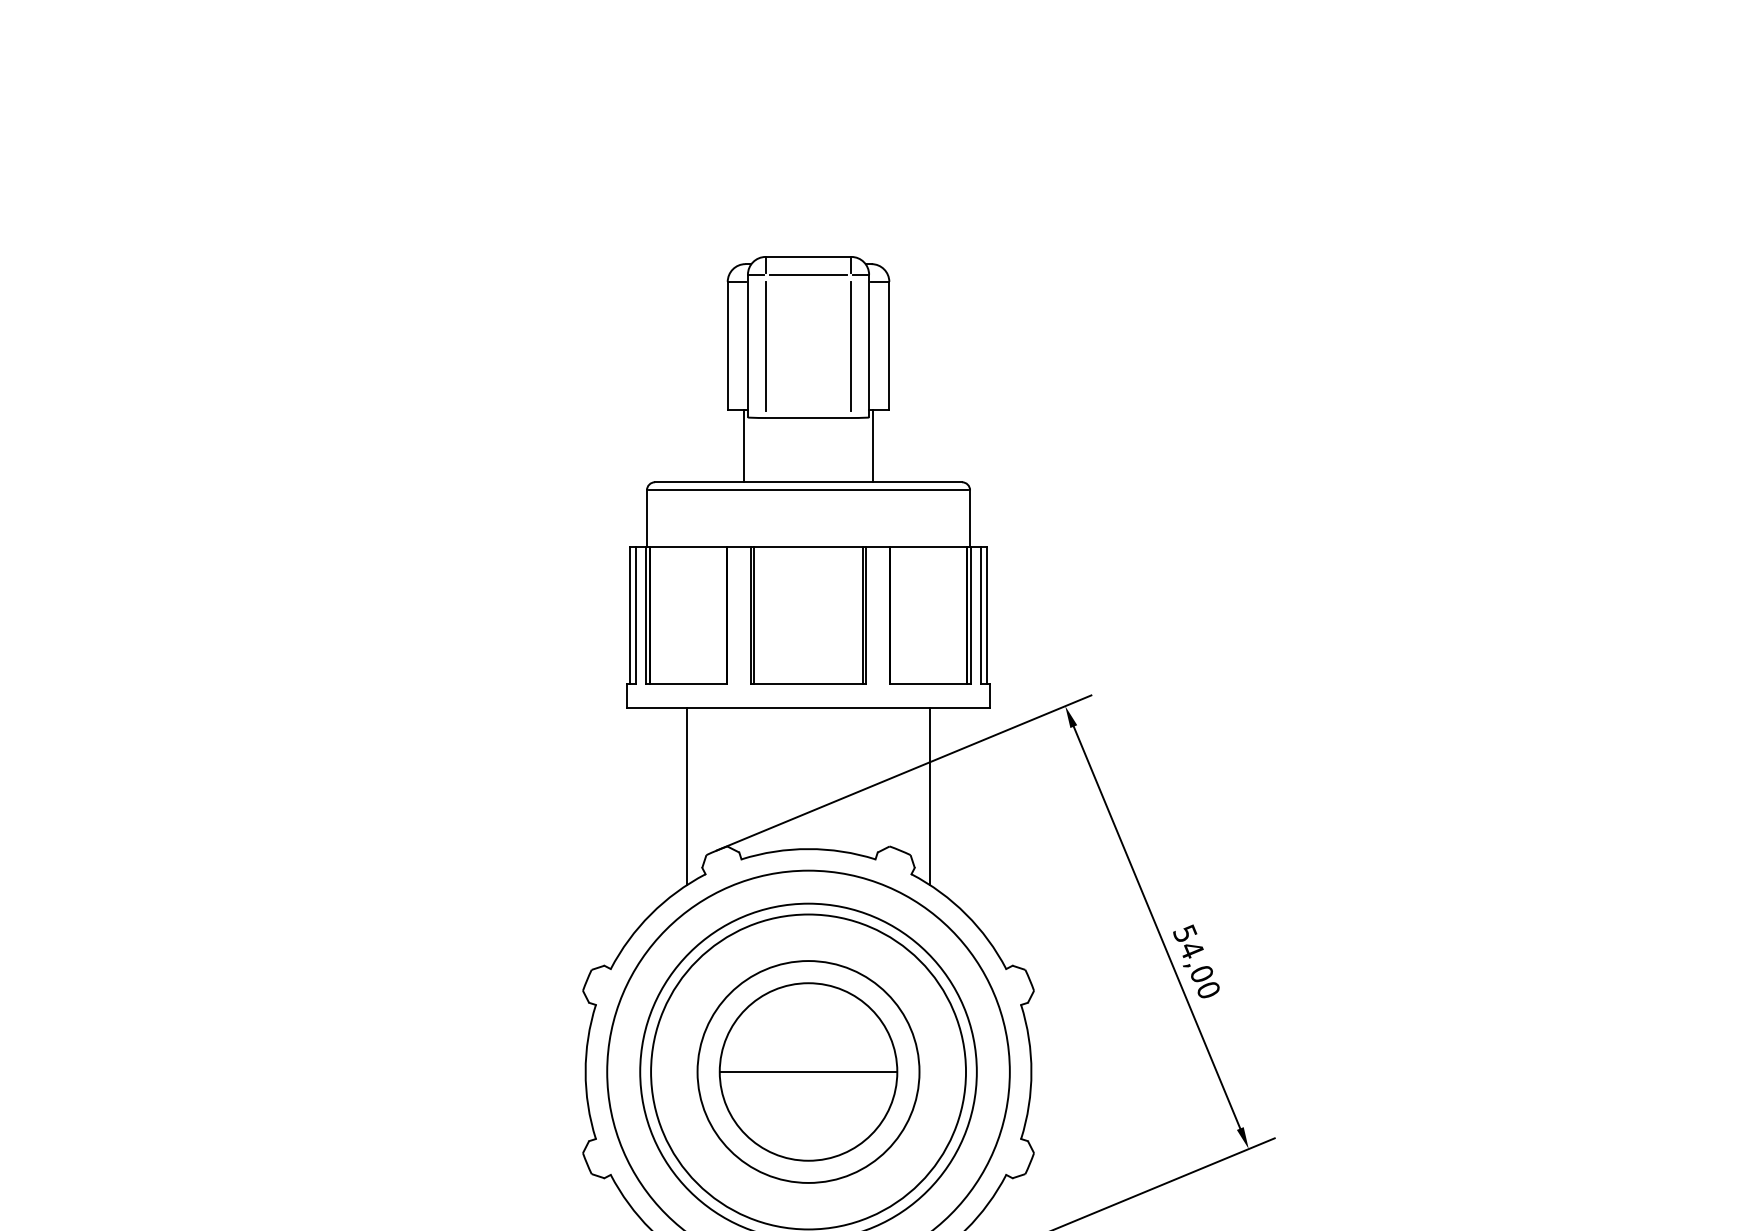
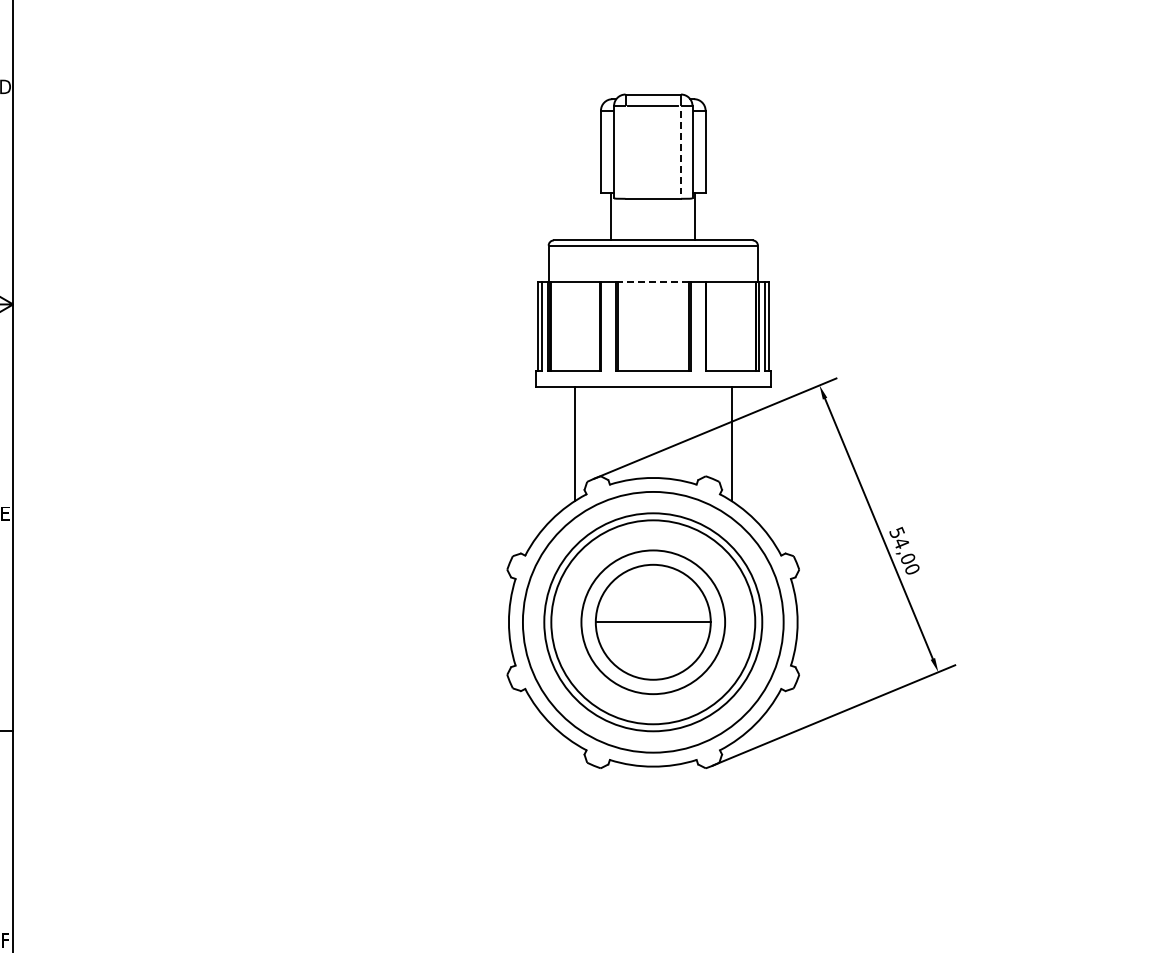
line: (765, 346) -> (625, 152), removed
line: (852, 346) -> (681, 152), solid -> dashed
line: (807, 547) -> (652, 282), solid -> dashed

